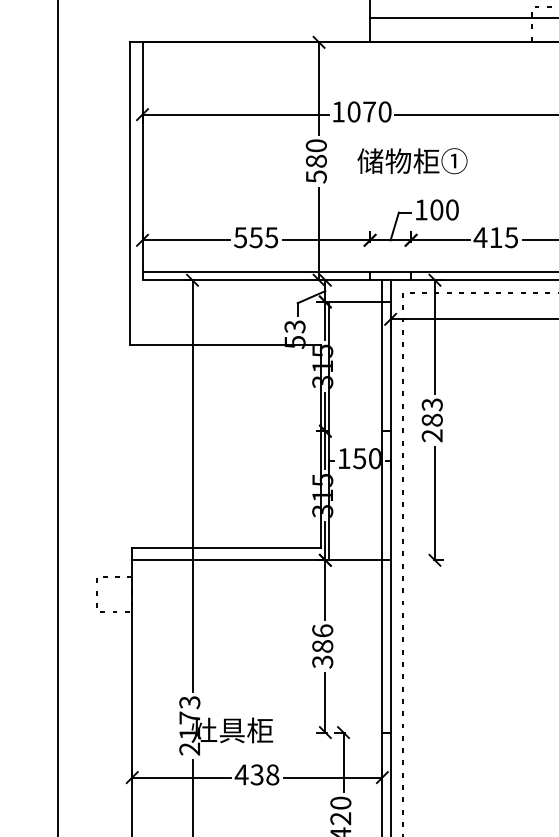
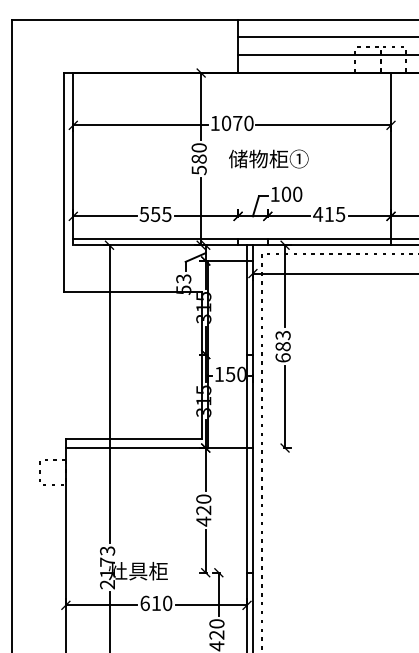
text: (431, 435) -> (282, 357), 283 -> 683
text: (322, 646) -> (203, 510), 386 -> 420
text: (257, 773) -> (156, 602), 438 -> 610

